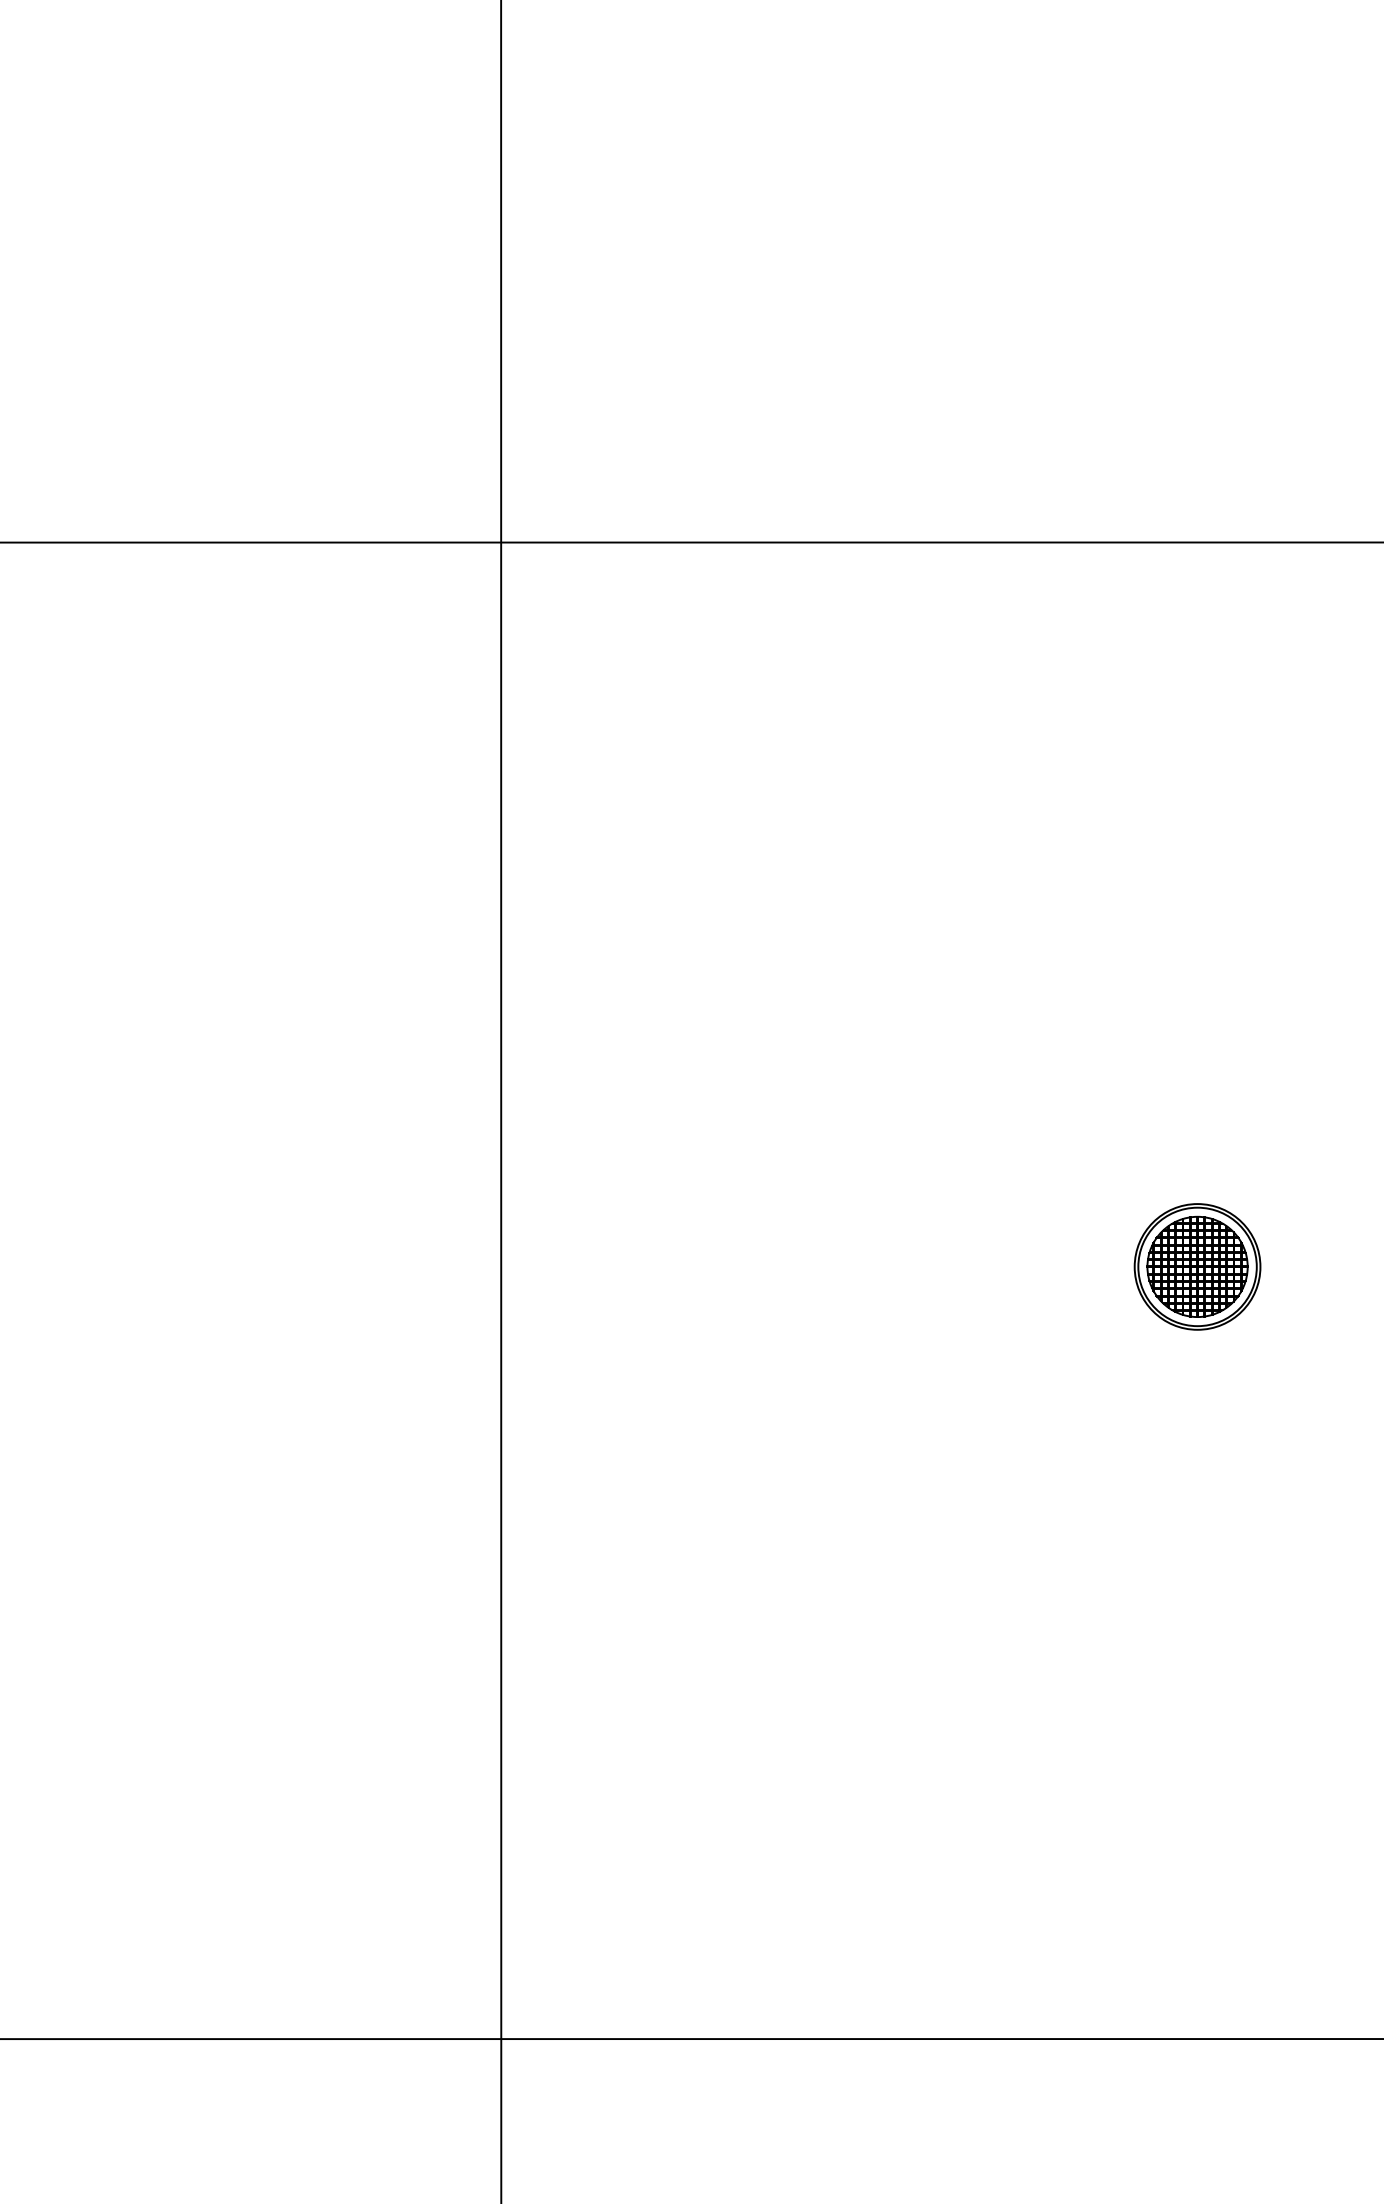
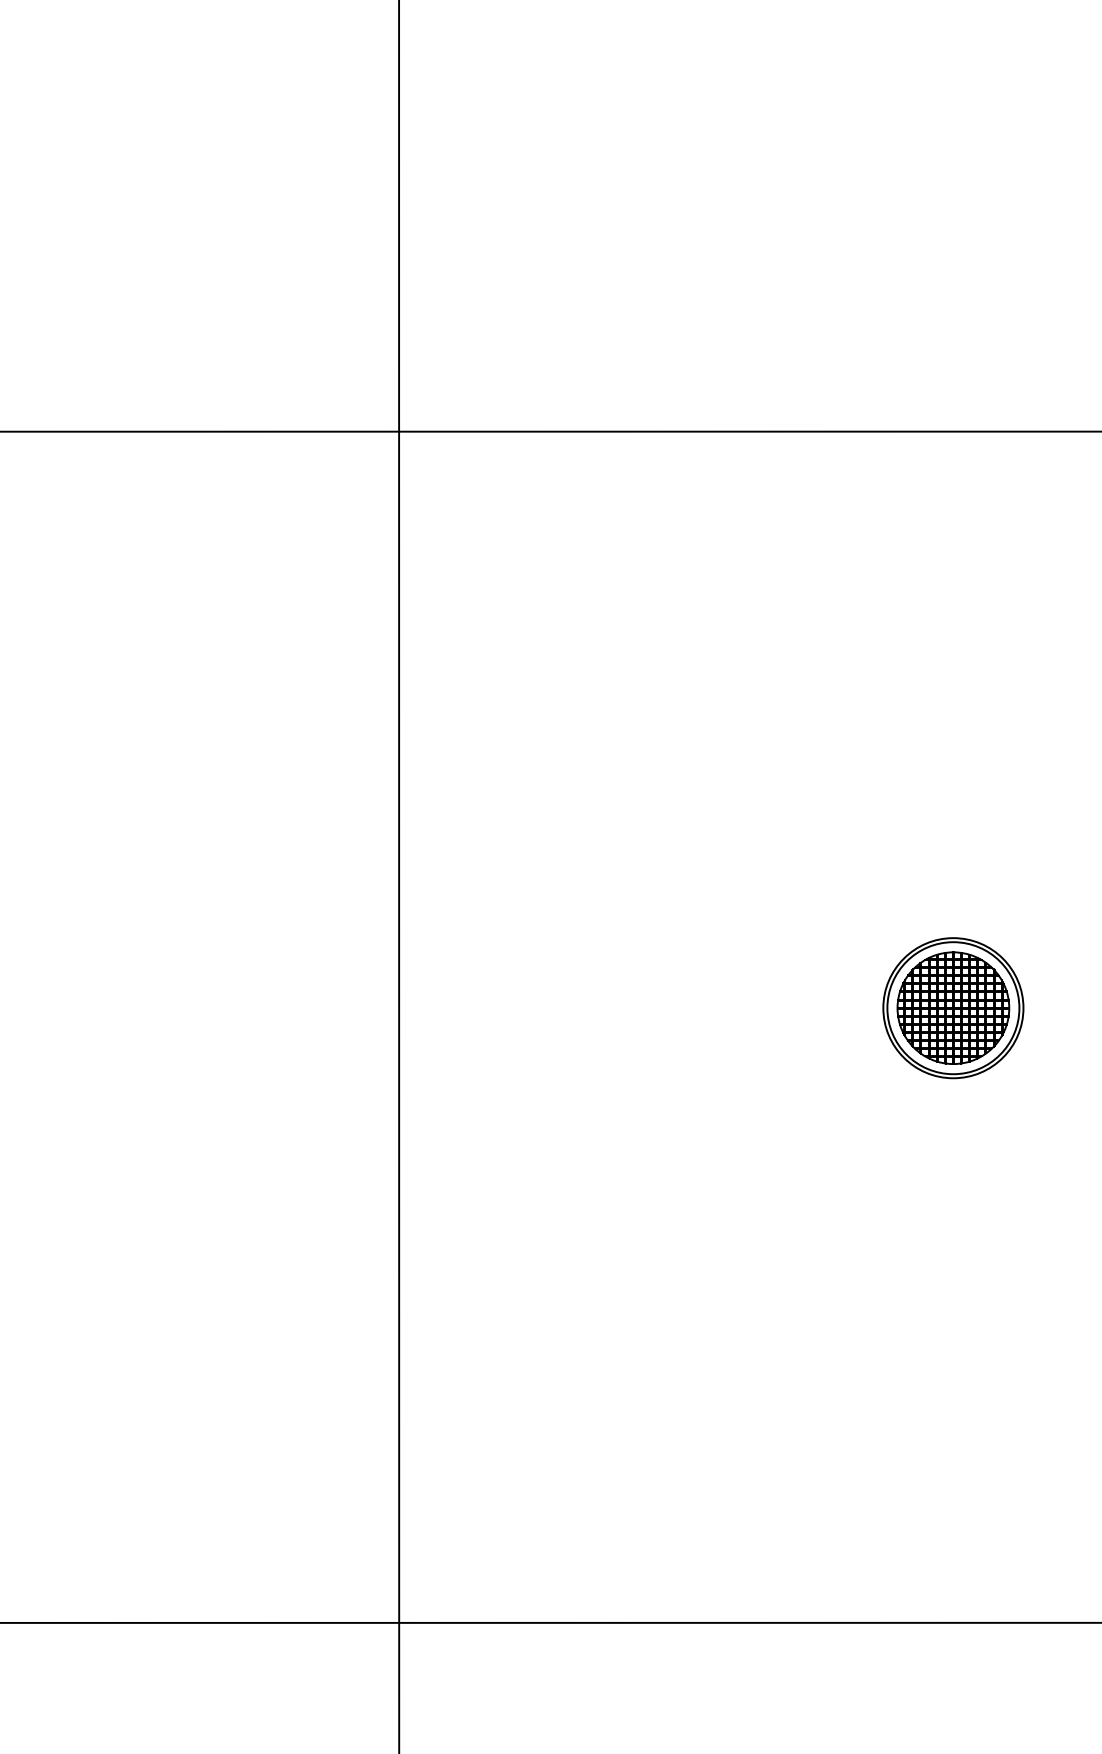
part: (1197, 1267) -> (953, 1008), size x1.4

